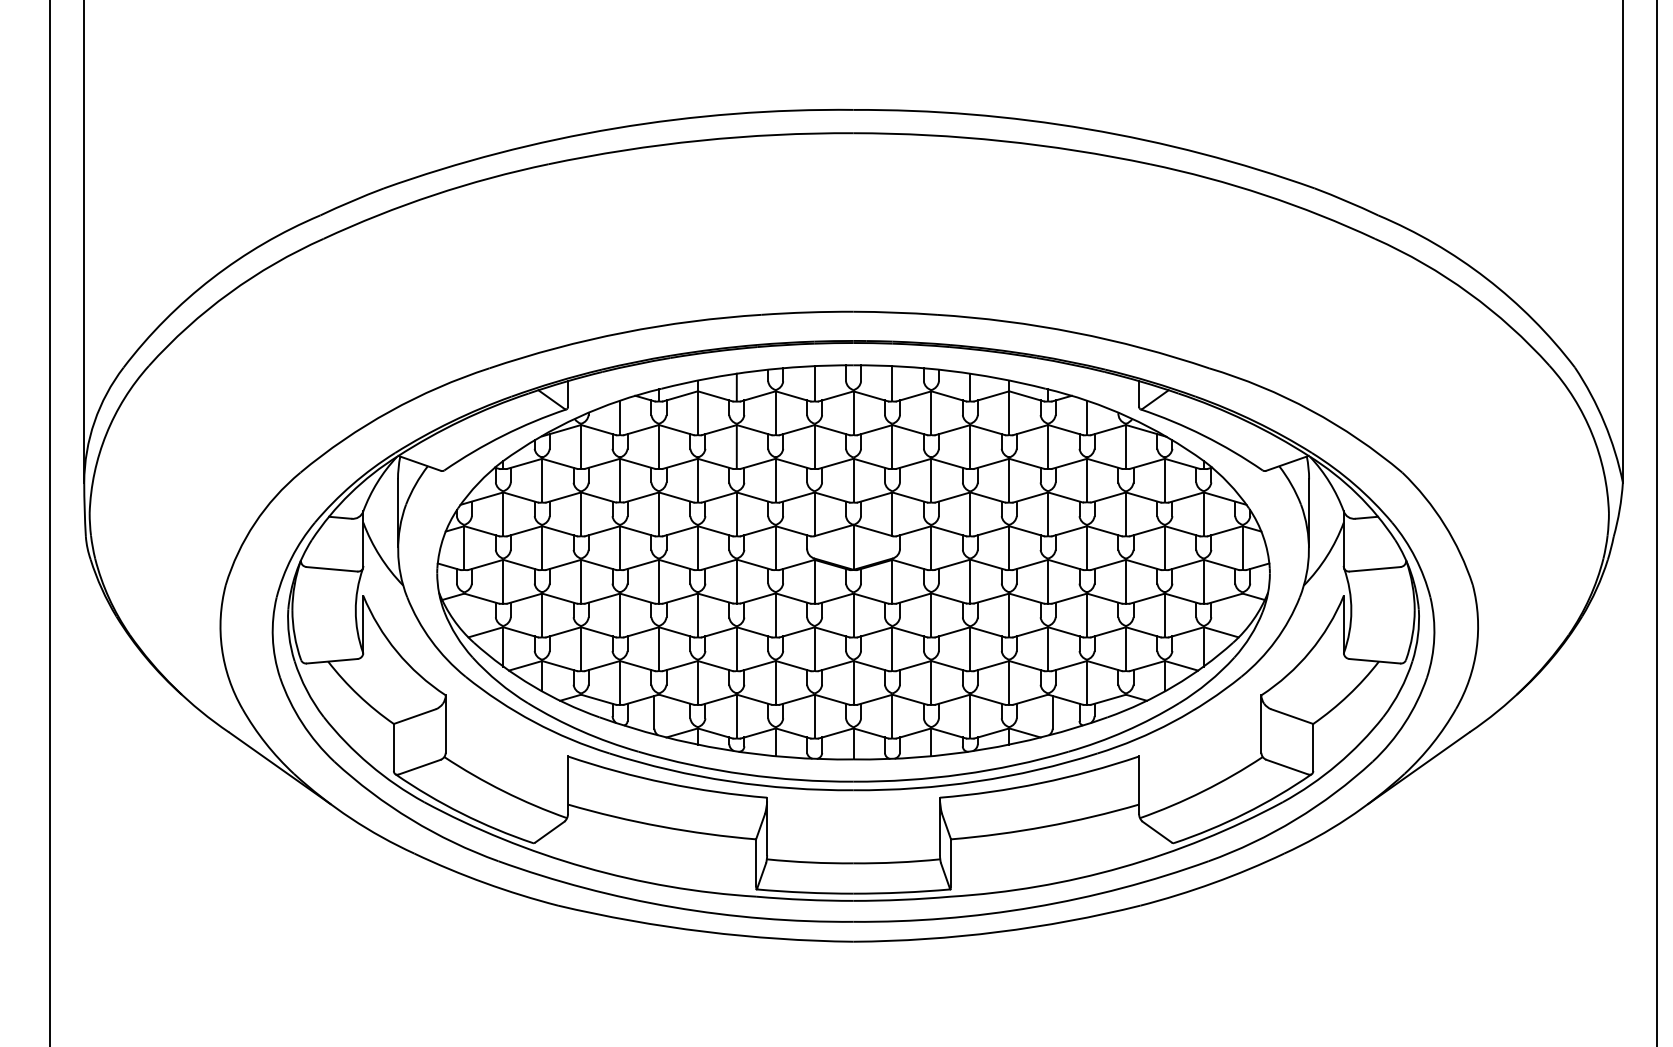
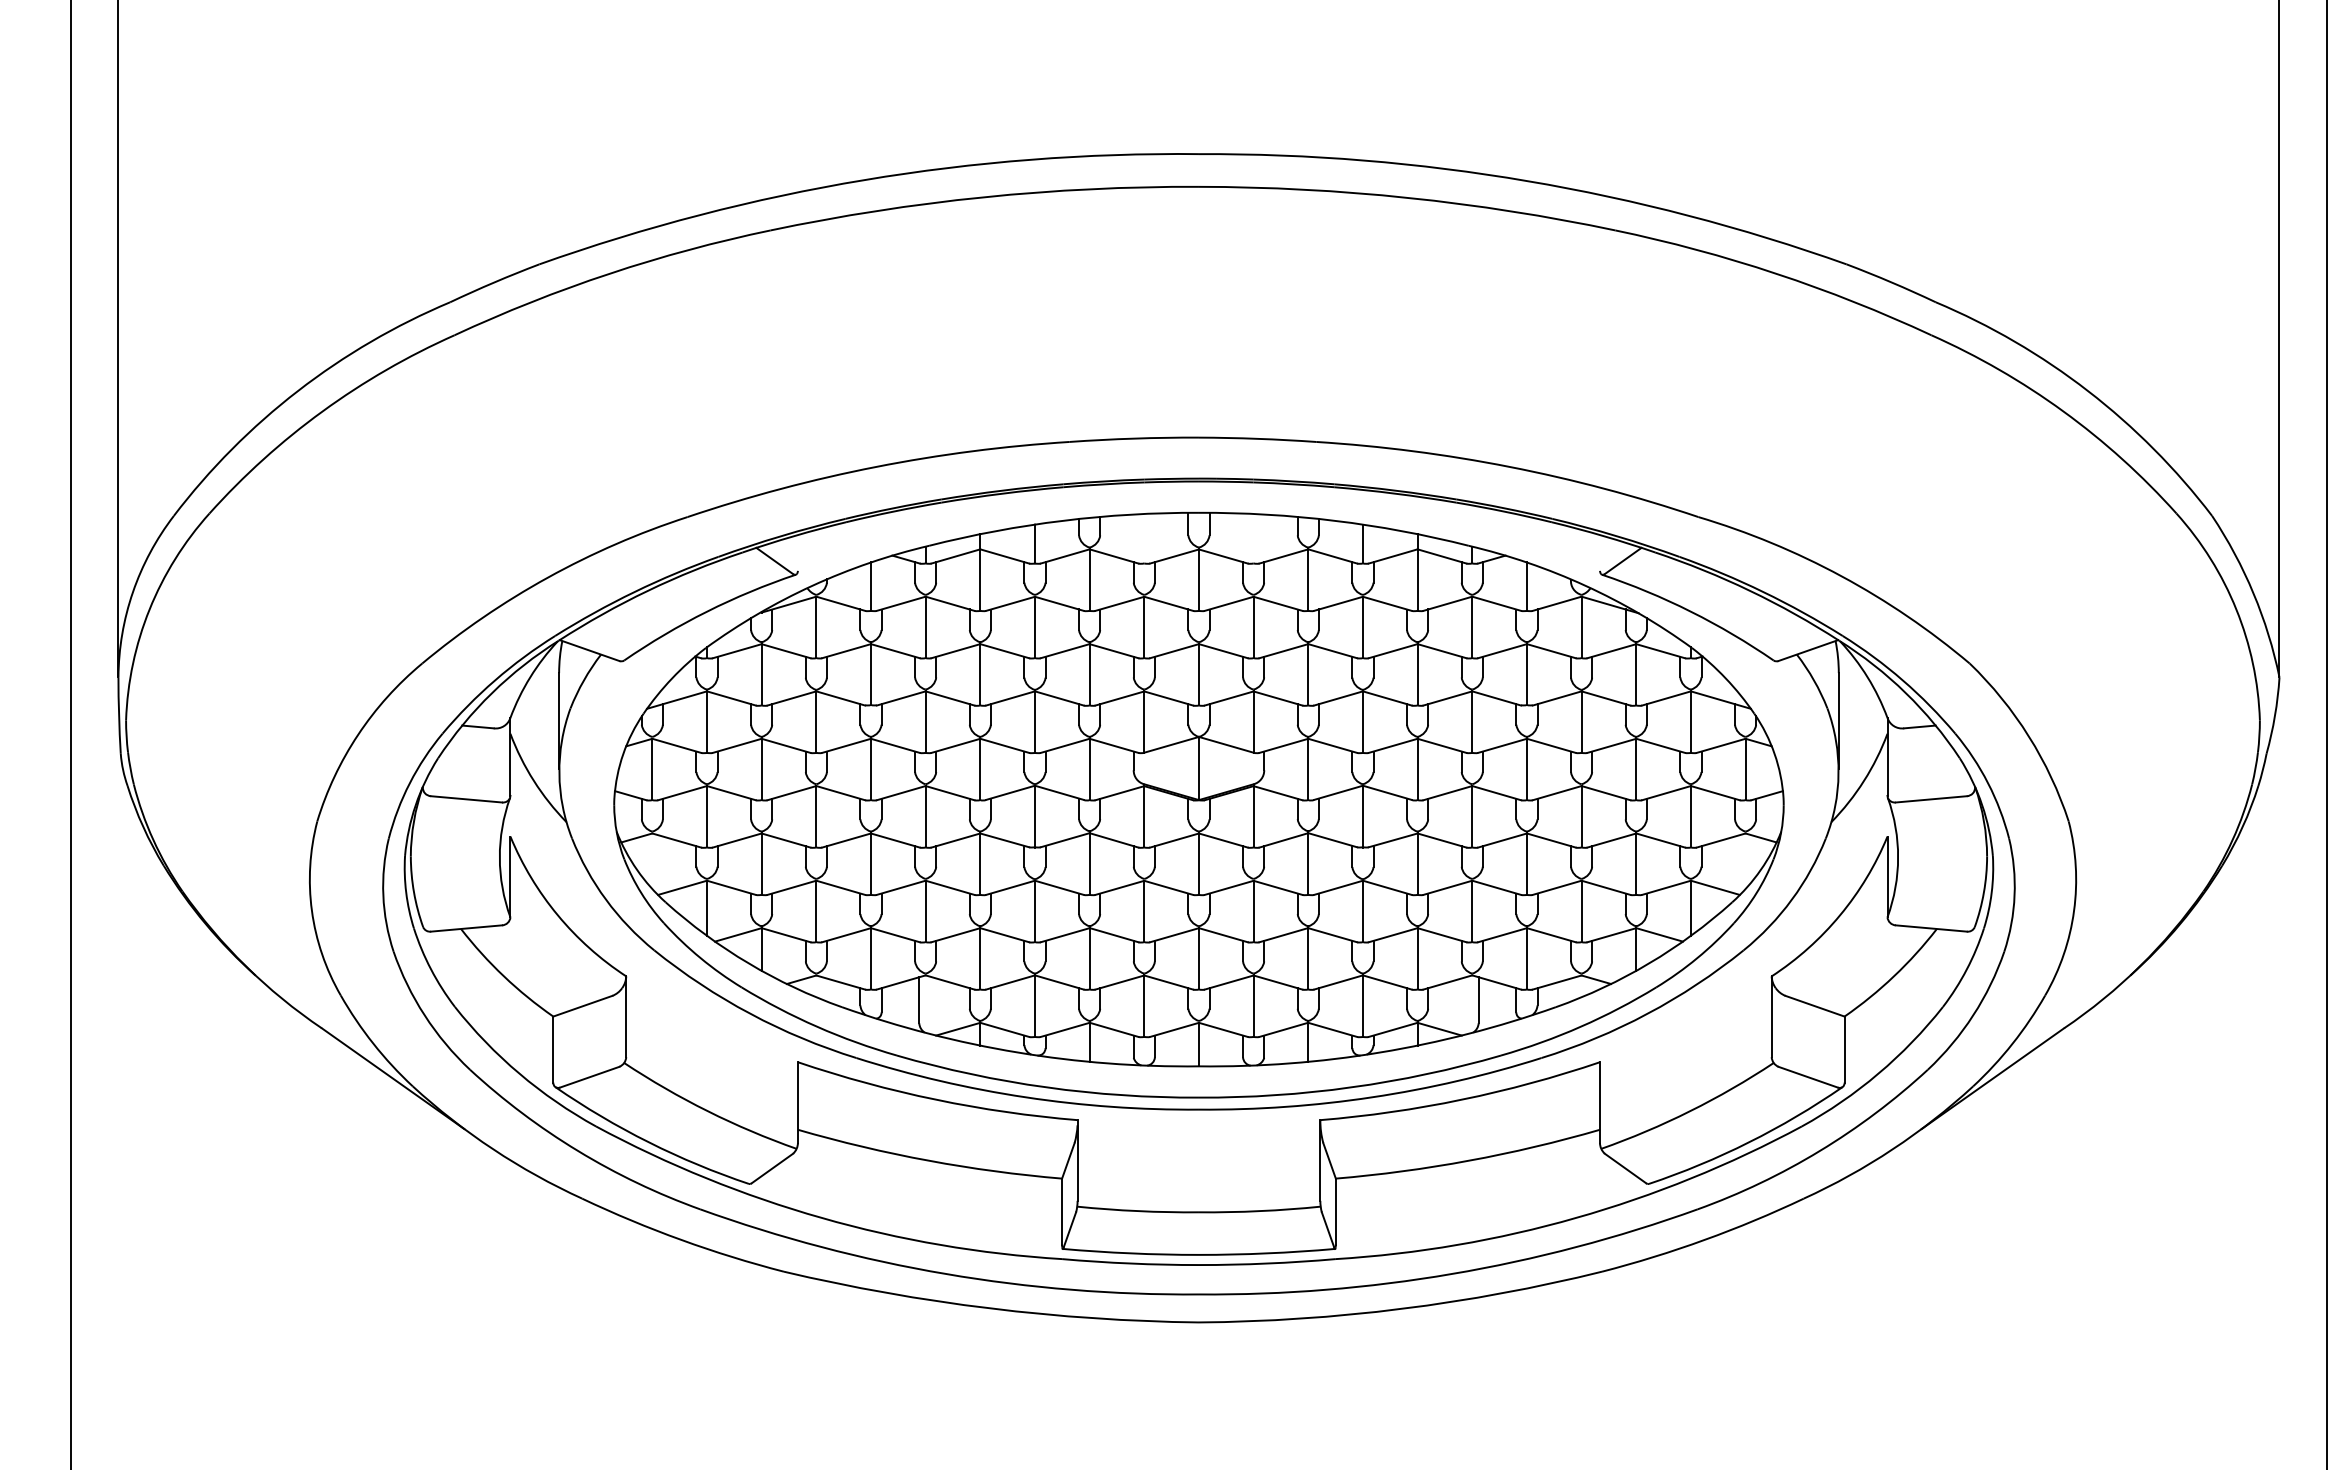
line: (814, 383) -> (1144, 538), removed
line: (892, 383) -> (1253, 538), removed
line: (567, 393) -> (797, 552), removed
line: (1139, 393) -> (1600, 552), removed

